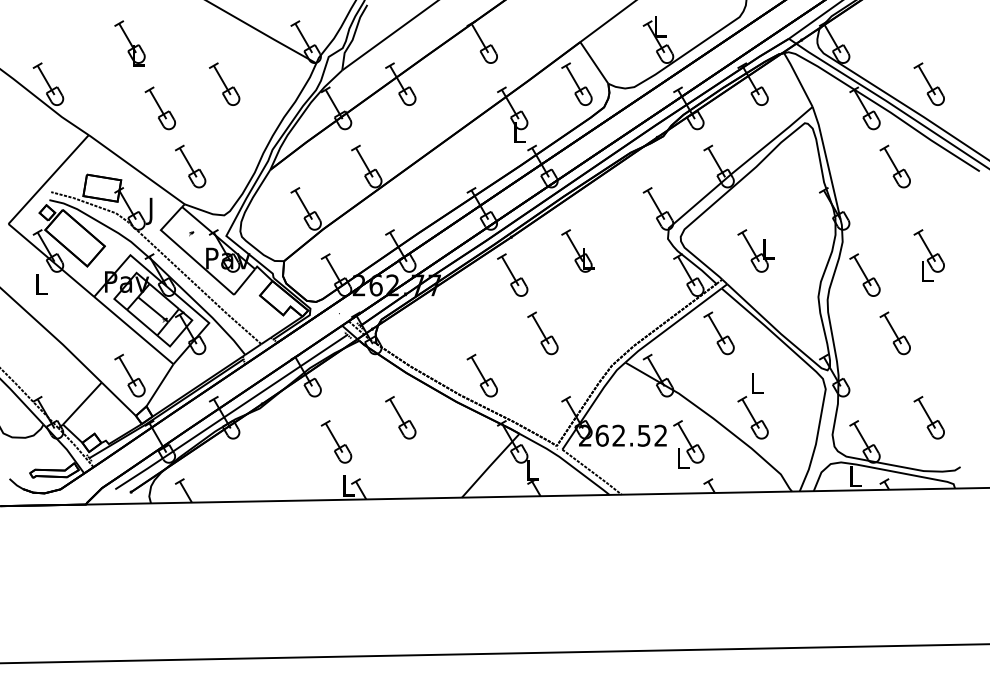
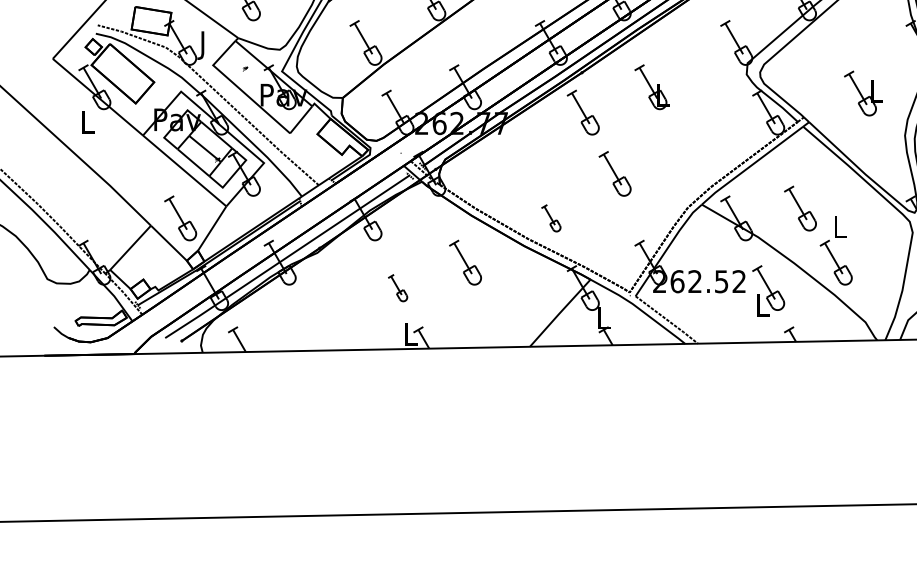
part: (755, 250) -> (863, 93), moved
part: (718, 333) -> (799, 208), moved
part: (481, 375) -> (550, 218), size x0.6
part: (336, 441) -> (397, 287), size x0.6

